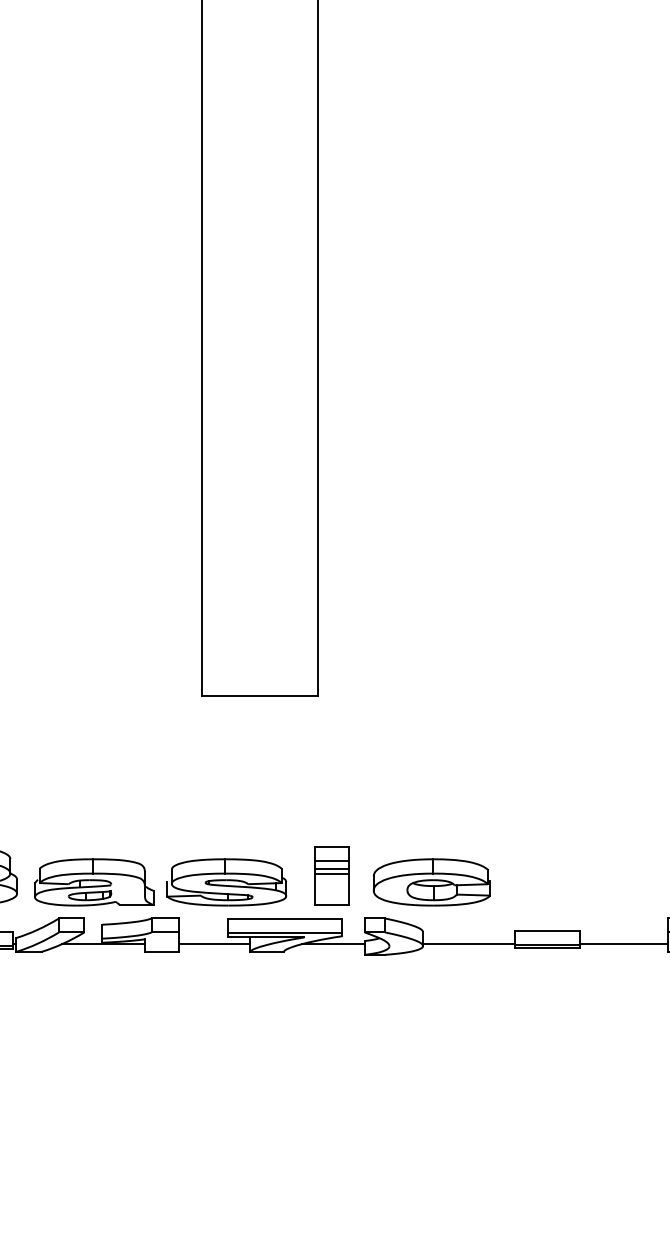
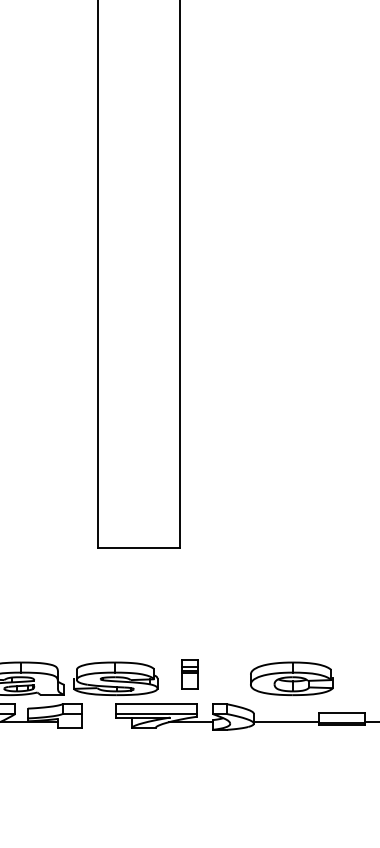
part: (331, 875) -> (189, 673), size x0.7
part: (431, 882) -> (291, 678), moved
line: (214, 944) -> (106, 722), removed

